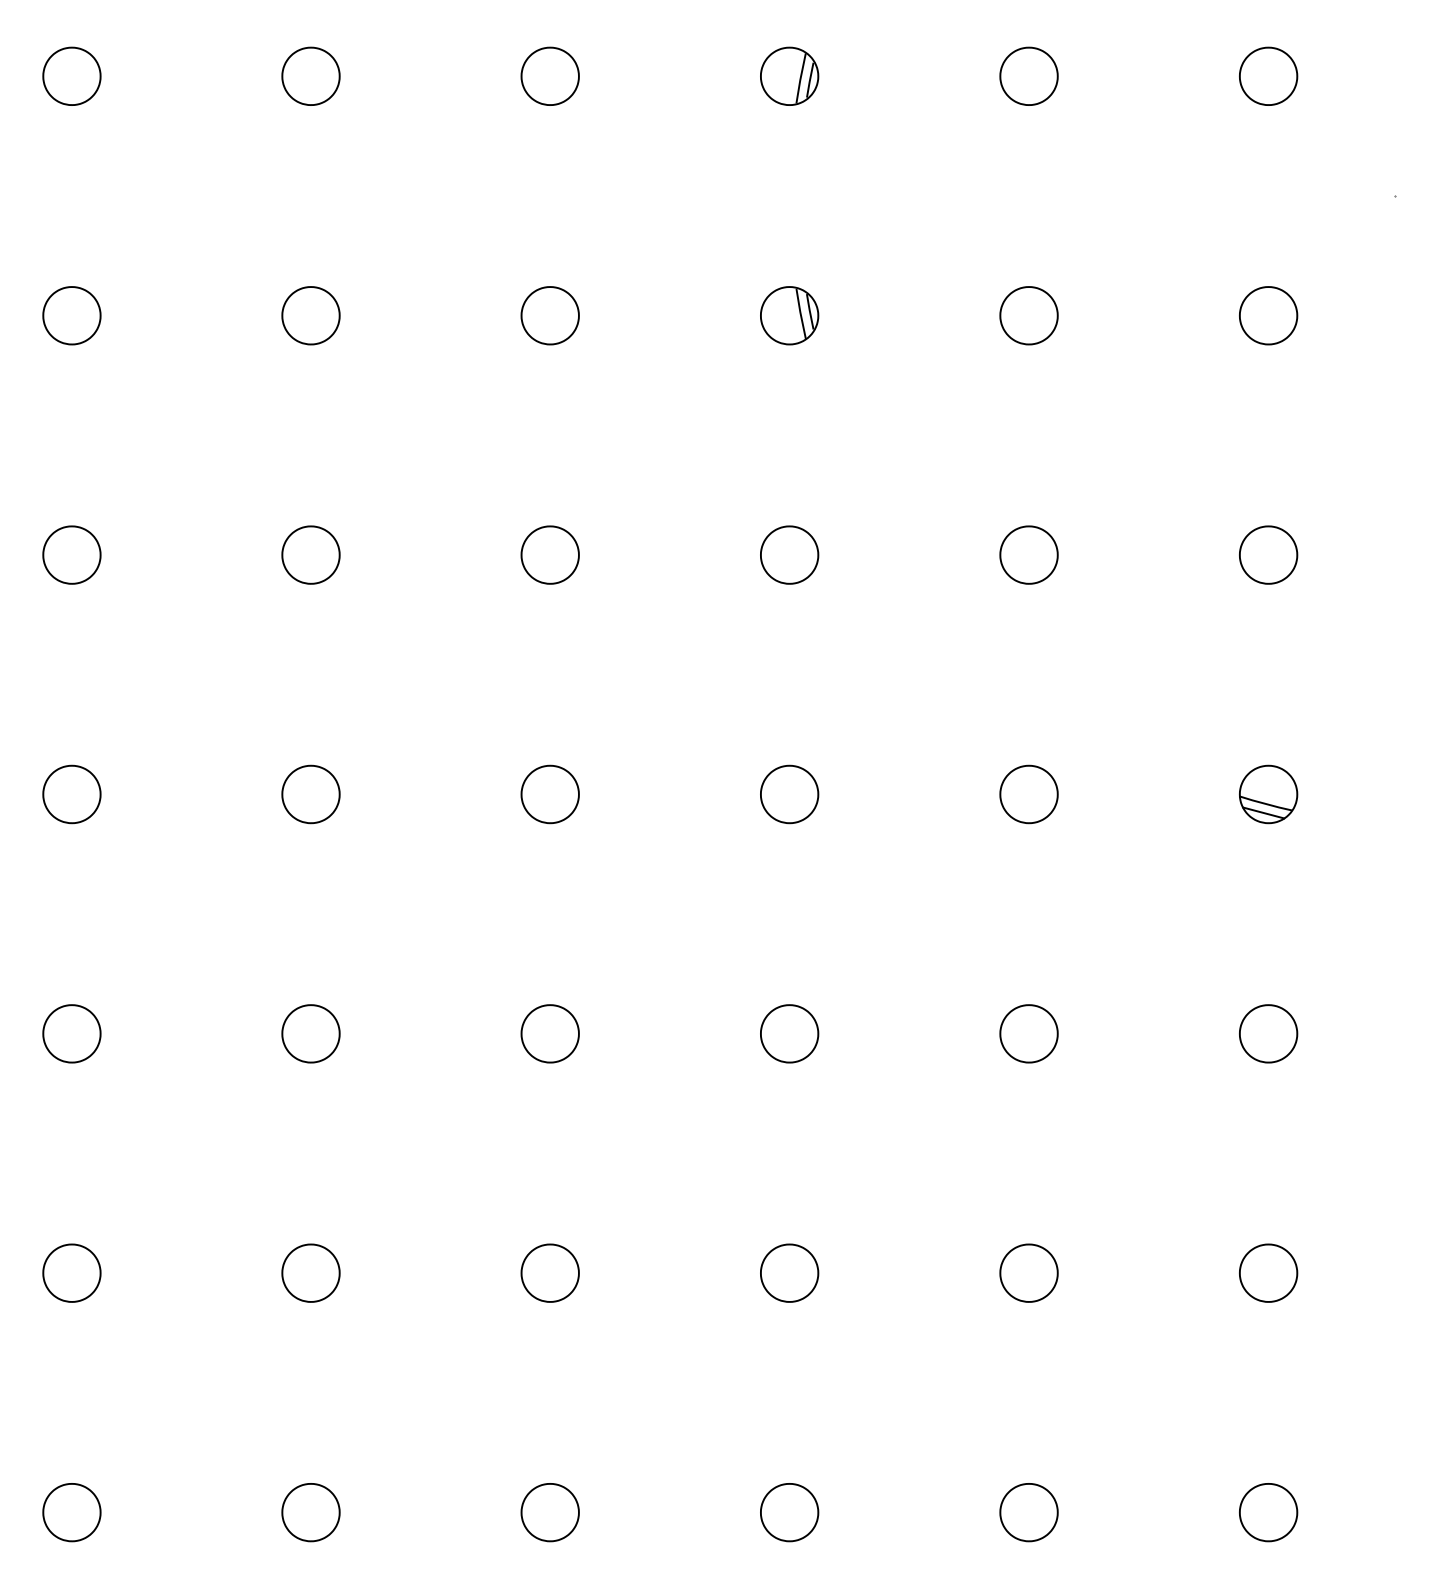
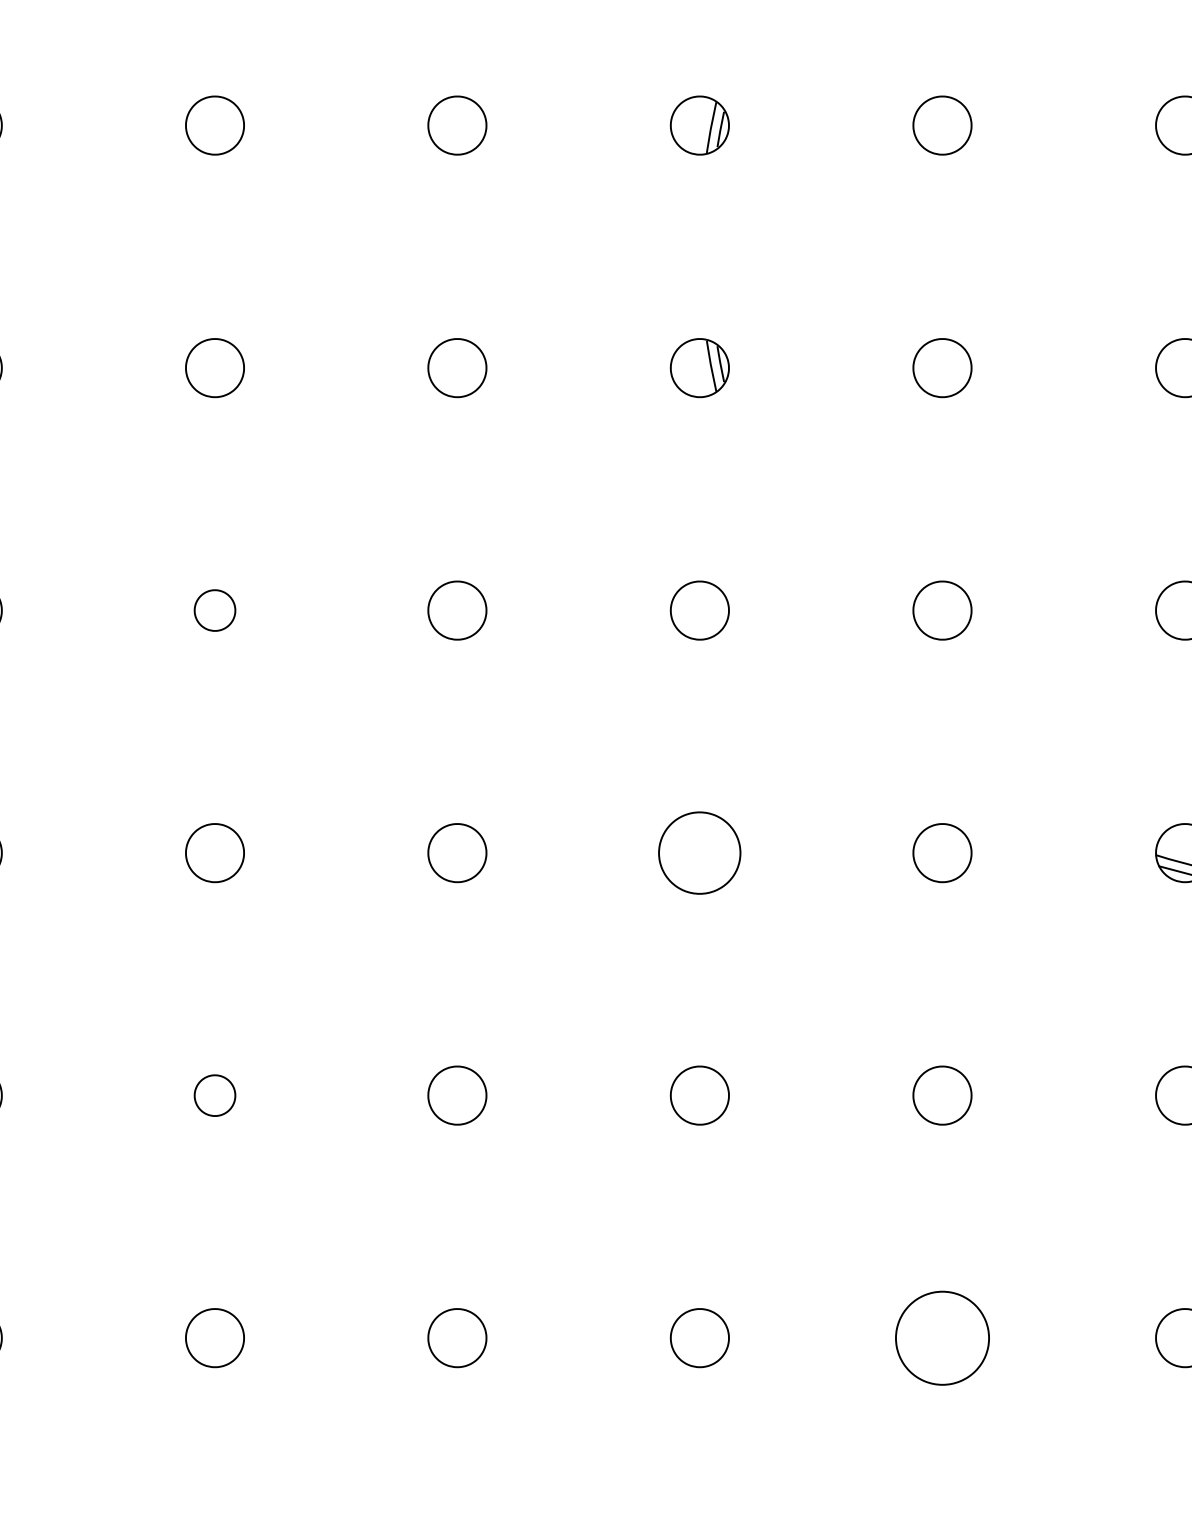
part: (310, 554) -> (214, 609), size x0.7
part: (789, 794) -> (699, 853), size x1.4
part: (310, 1033) -> (214, 1095), size x0.7
part: (1028, 1272) -> (941, 1337), size x1.6

